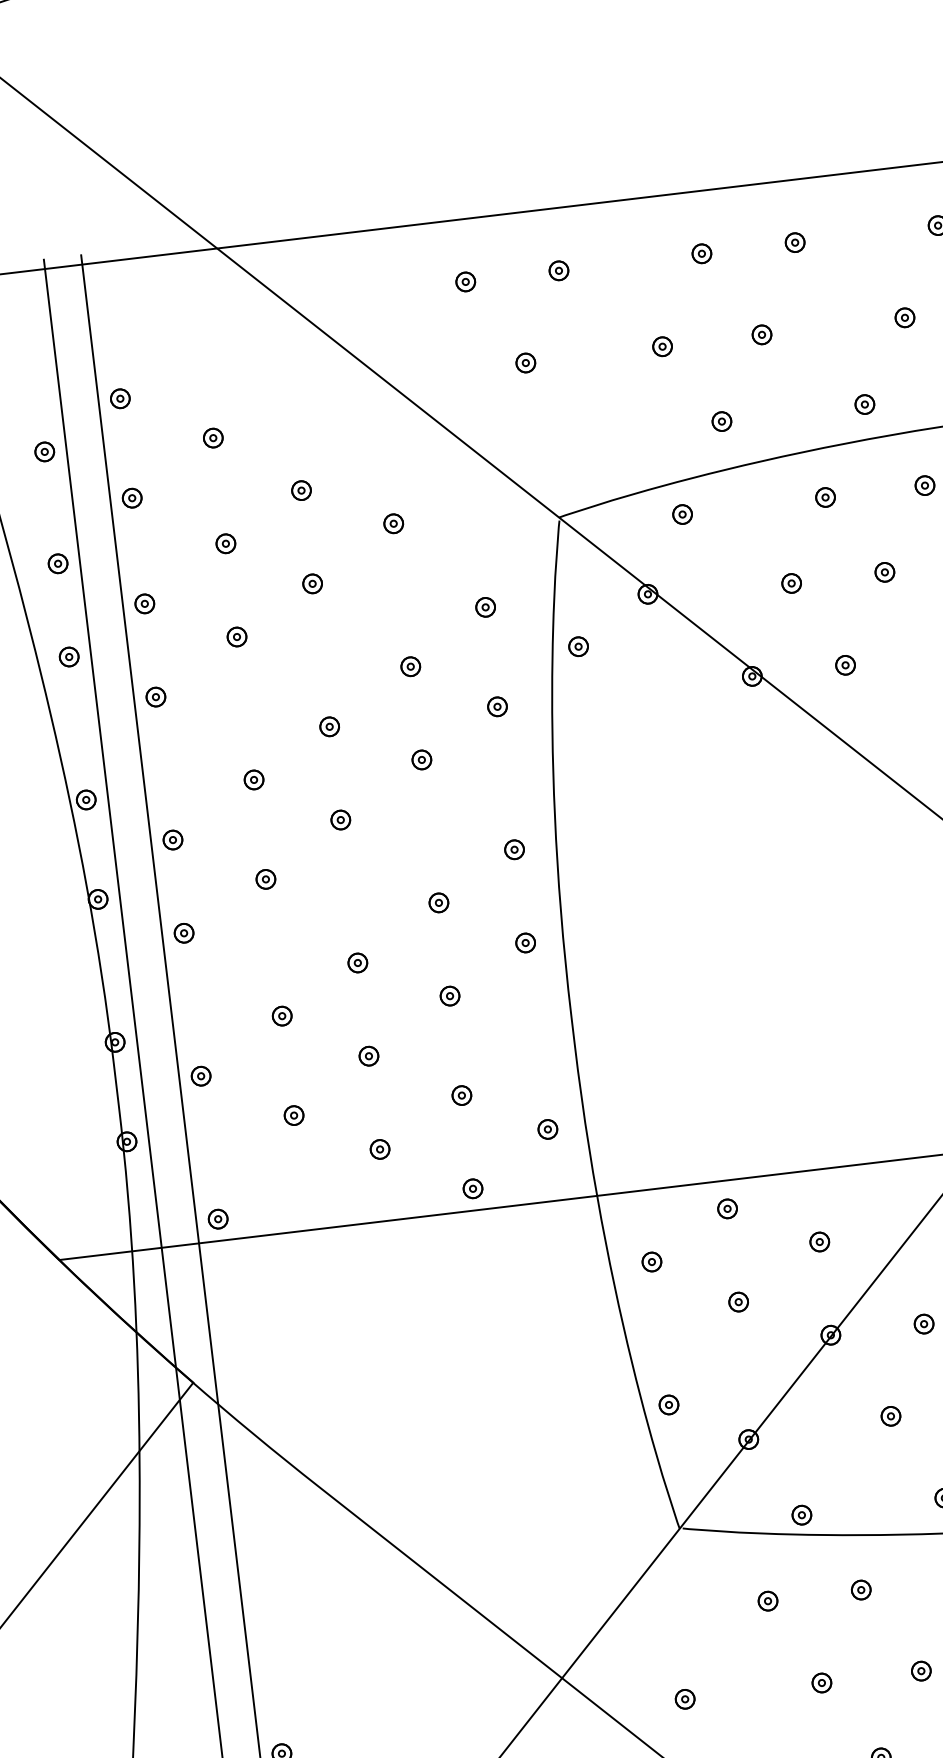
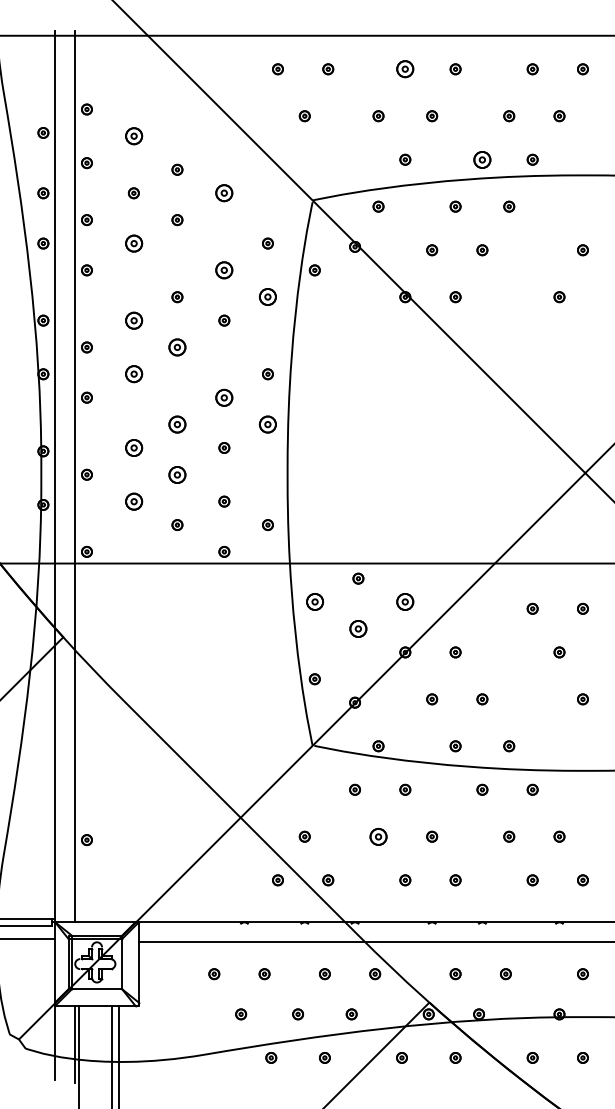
part: (702, 254) -> (405, 69), size x1.6
part: (864, 404) -> (482, 159), size x1.6
part: (212, 438) -> (133, 136), size x1.6
part: (394, 524) -> (224, 193), size x1.6
part: (236, 636) -> (133, 243), size x1.6
part: (411, 666) -> (224, 270), size x1.6
part: (496, 707) -> (267, 297), size x1.6
part: (253, 779) -> (133, 320), size x1.6
part: (340, 820) -> (177, 347), size x1.6
part: (265, 879) -> (133, 374), size x1.6
part: (439, 902) -> (224, 397), size x1.6
part: (524, 943) -> (267, 424), size x1.6
part: (357, 962) -> (177, 424), size x1.6
part: (281, 1015) -> (133, 447), size x1.6
part: (368, 1055) -> (177, 474), size x1.6
part: (293, 1115) -> (133, 501), size x1.6
part: (820, 1242) -> (405, 602), size x1.6
part: (651, 1262) -> (314, 602), size x1.6
part: (738, 1301) -> (358, 628), size x1.6
part: (821, 1682) -> (378, 836), size x1.6

